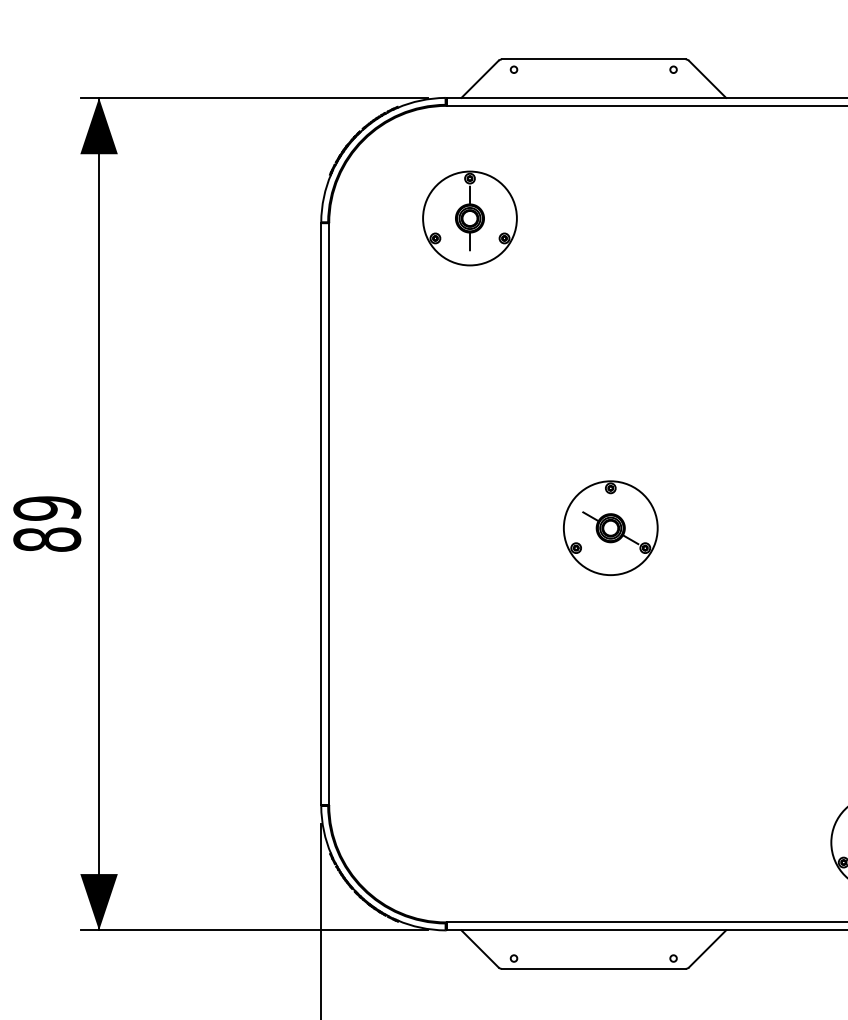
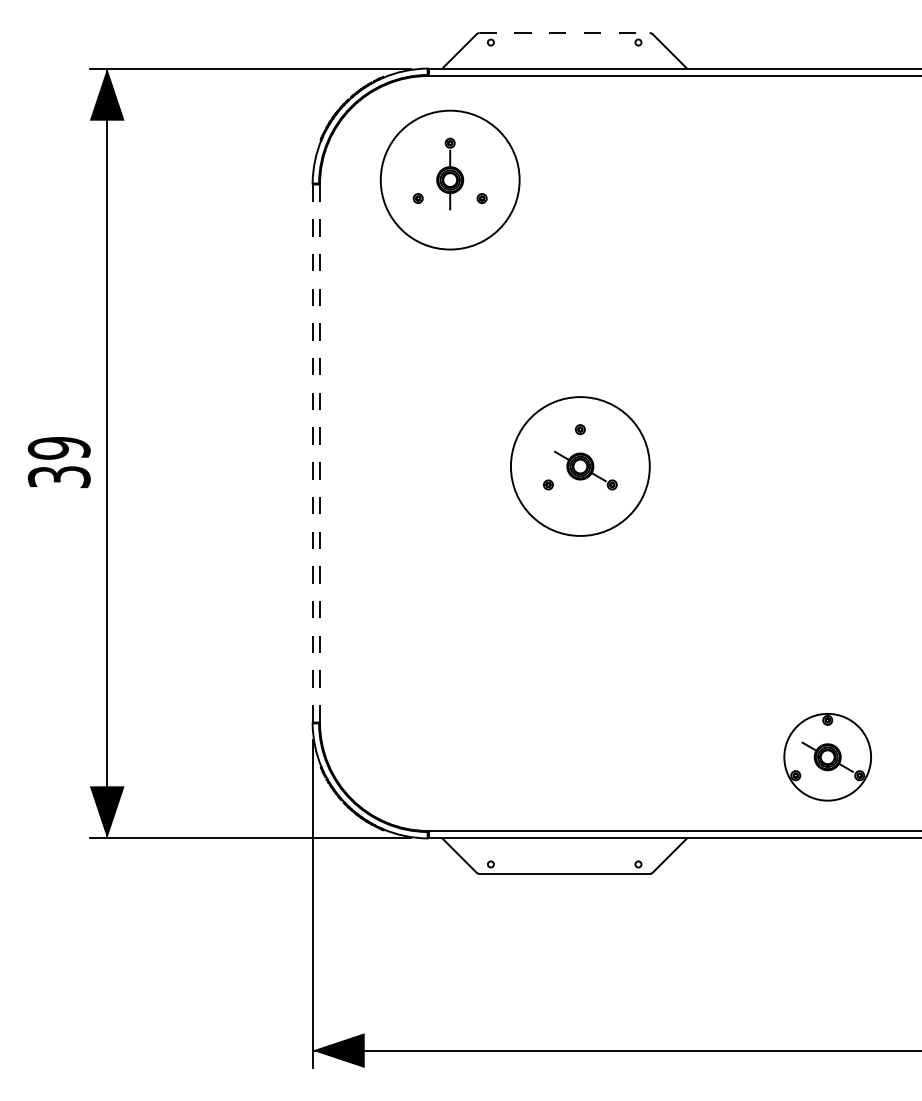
line: (593, 59) -> (564, 33), solid -> dashed
circle: (469, 217) -> (449, 179), size x1.6
line: (321, 515) -> (312, 454), solid -> dashed
line: (329, 515) -> (320, 454), solid -> dashed
circle: (609, 528) -> (579, 466), size x1.6
text: (46, 539) -> (58, 476), 89 -> 39

